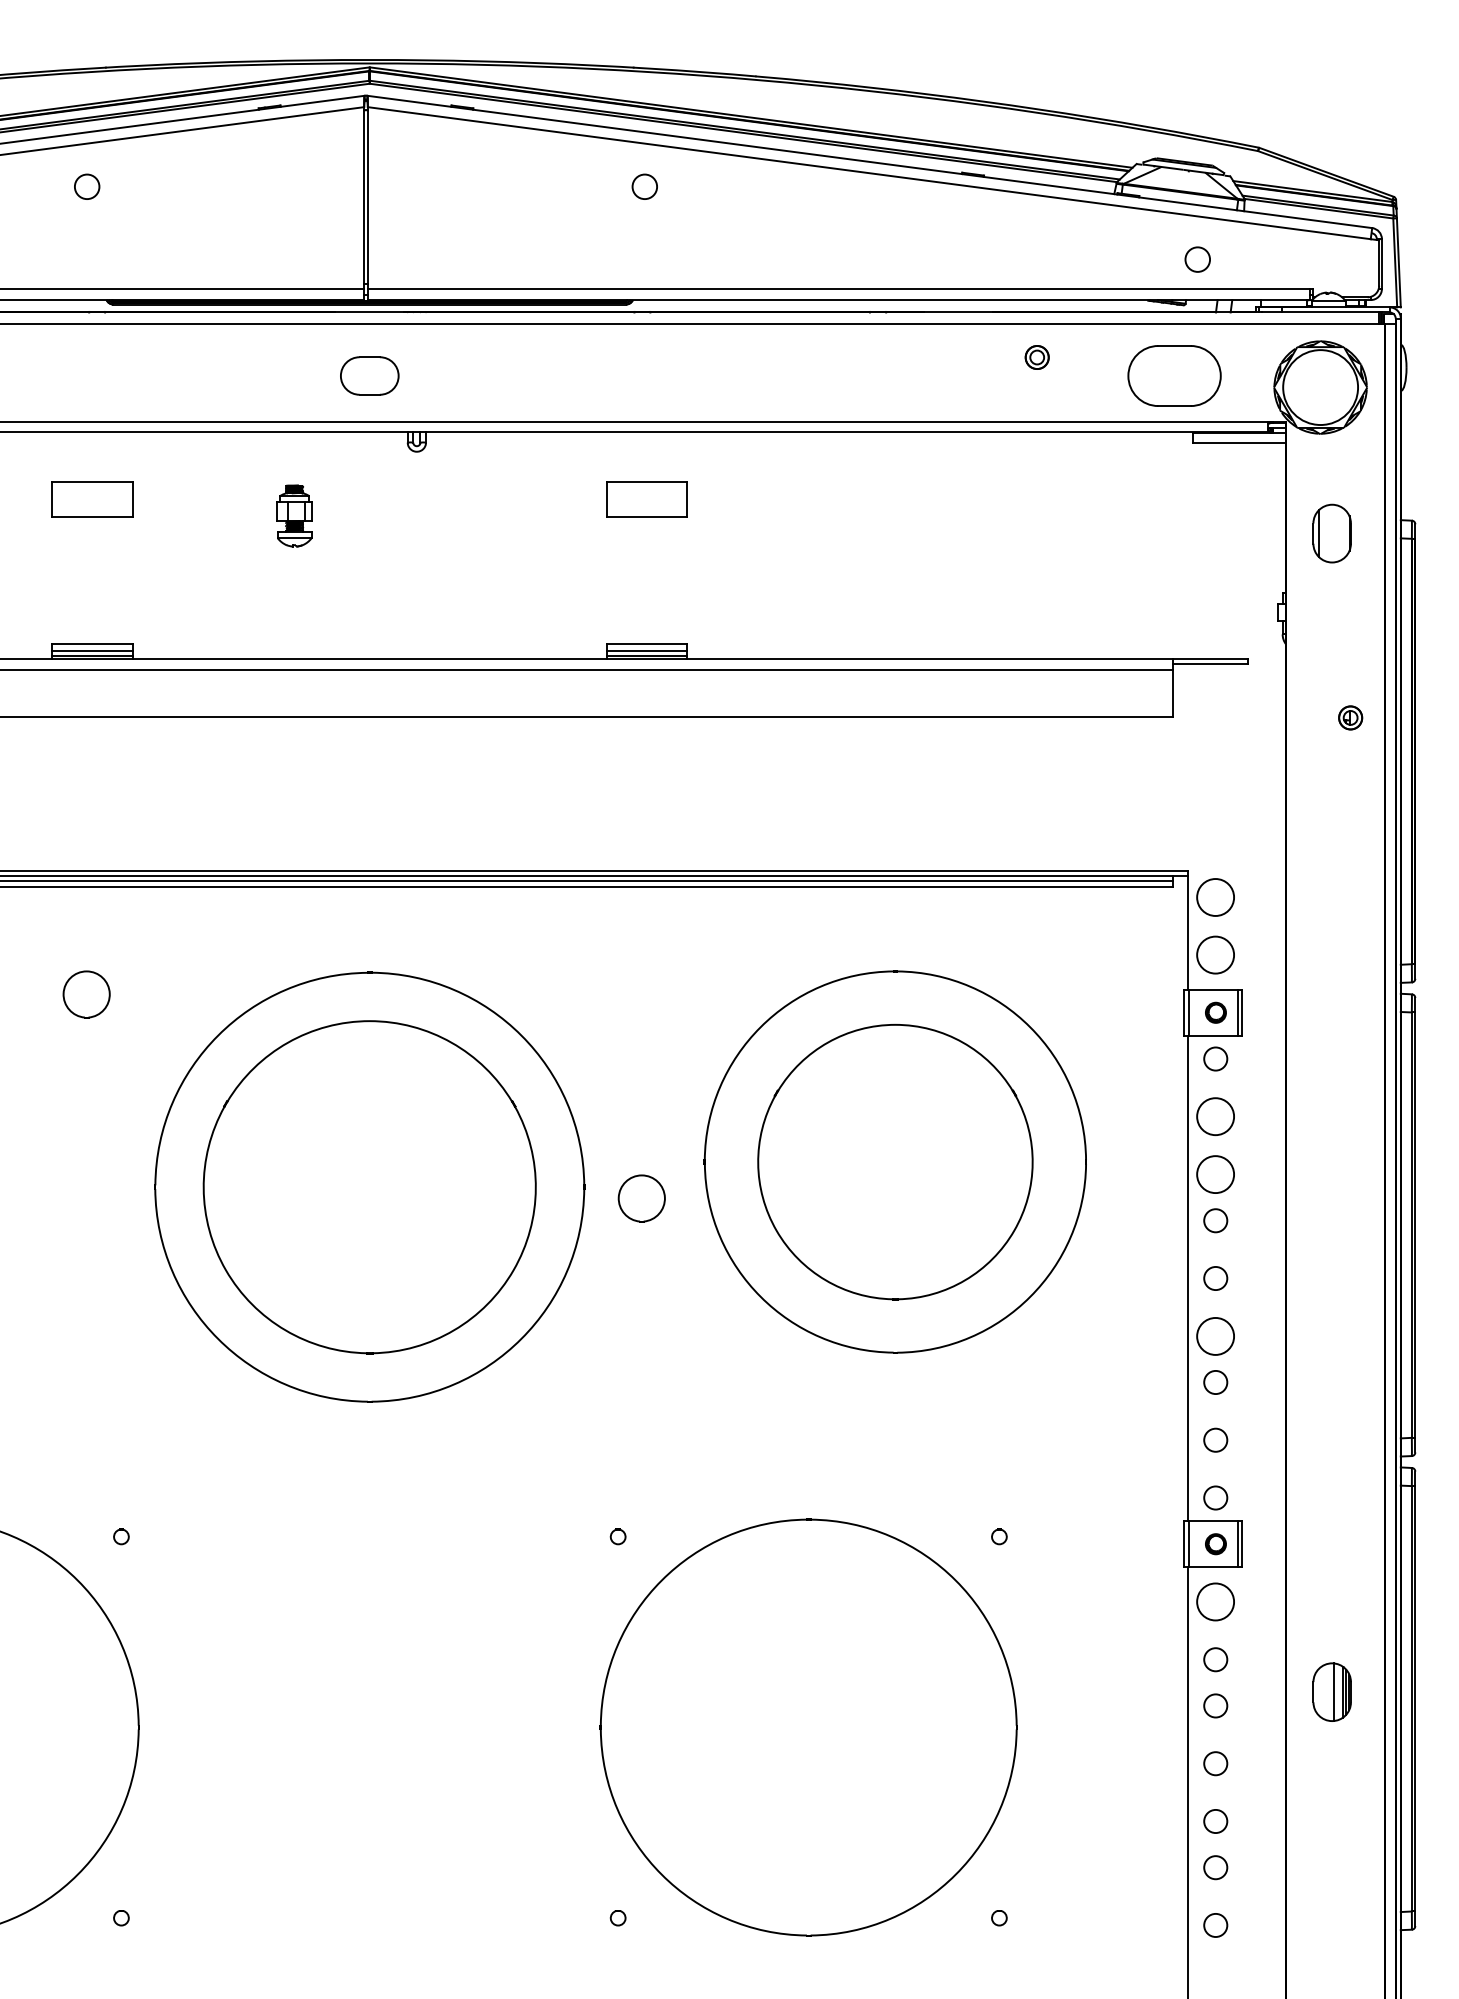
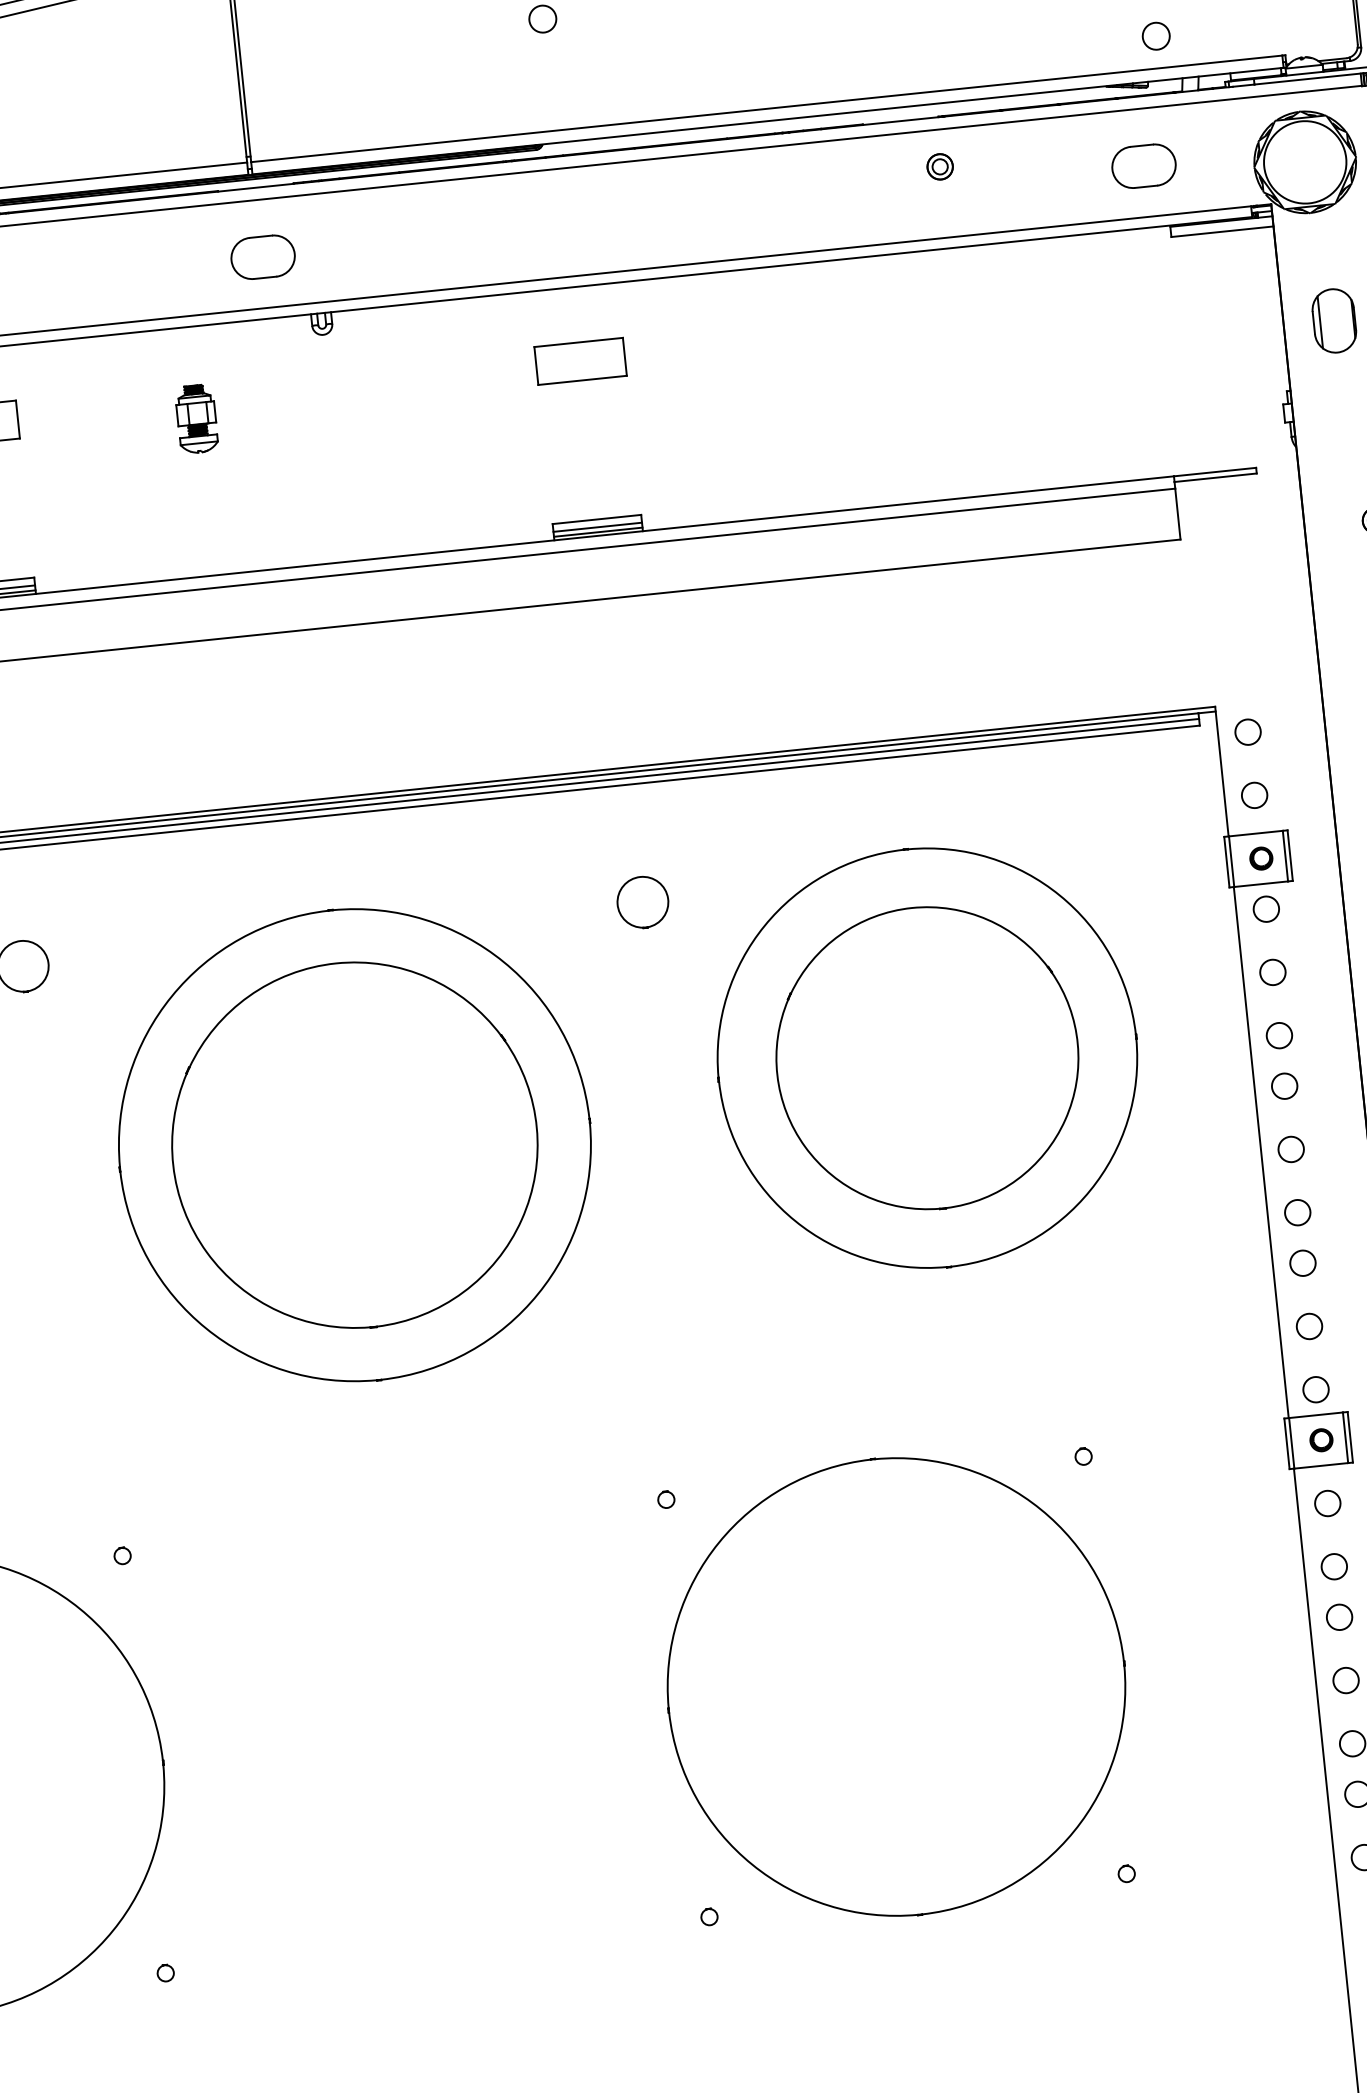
part: (1036, 357) -> (939, 166), moved
part: (1174, 375) -> (1143, 165), size x0.62
circle: (1215, 896) -> (1247, 731), size x0.62
circle: (1215, 954) -> (1254, 794), size x0.62
circle: (1215, 1116) -> (1272, 972), size x0.62
circle: (1215, 1174) -> (1279, 1035), size x0.62
part: (641, 1198) -> (642, 902), moved
circle: (1215, 1335) -> (1297, 1211), size x0.62
circle: (1215, 1601) -> (1327, 1503), size x0.62

